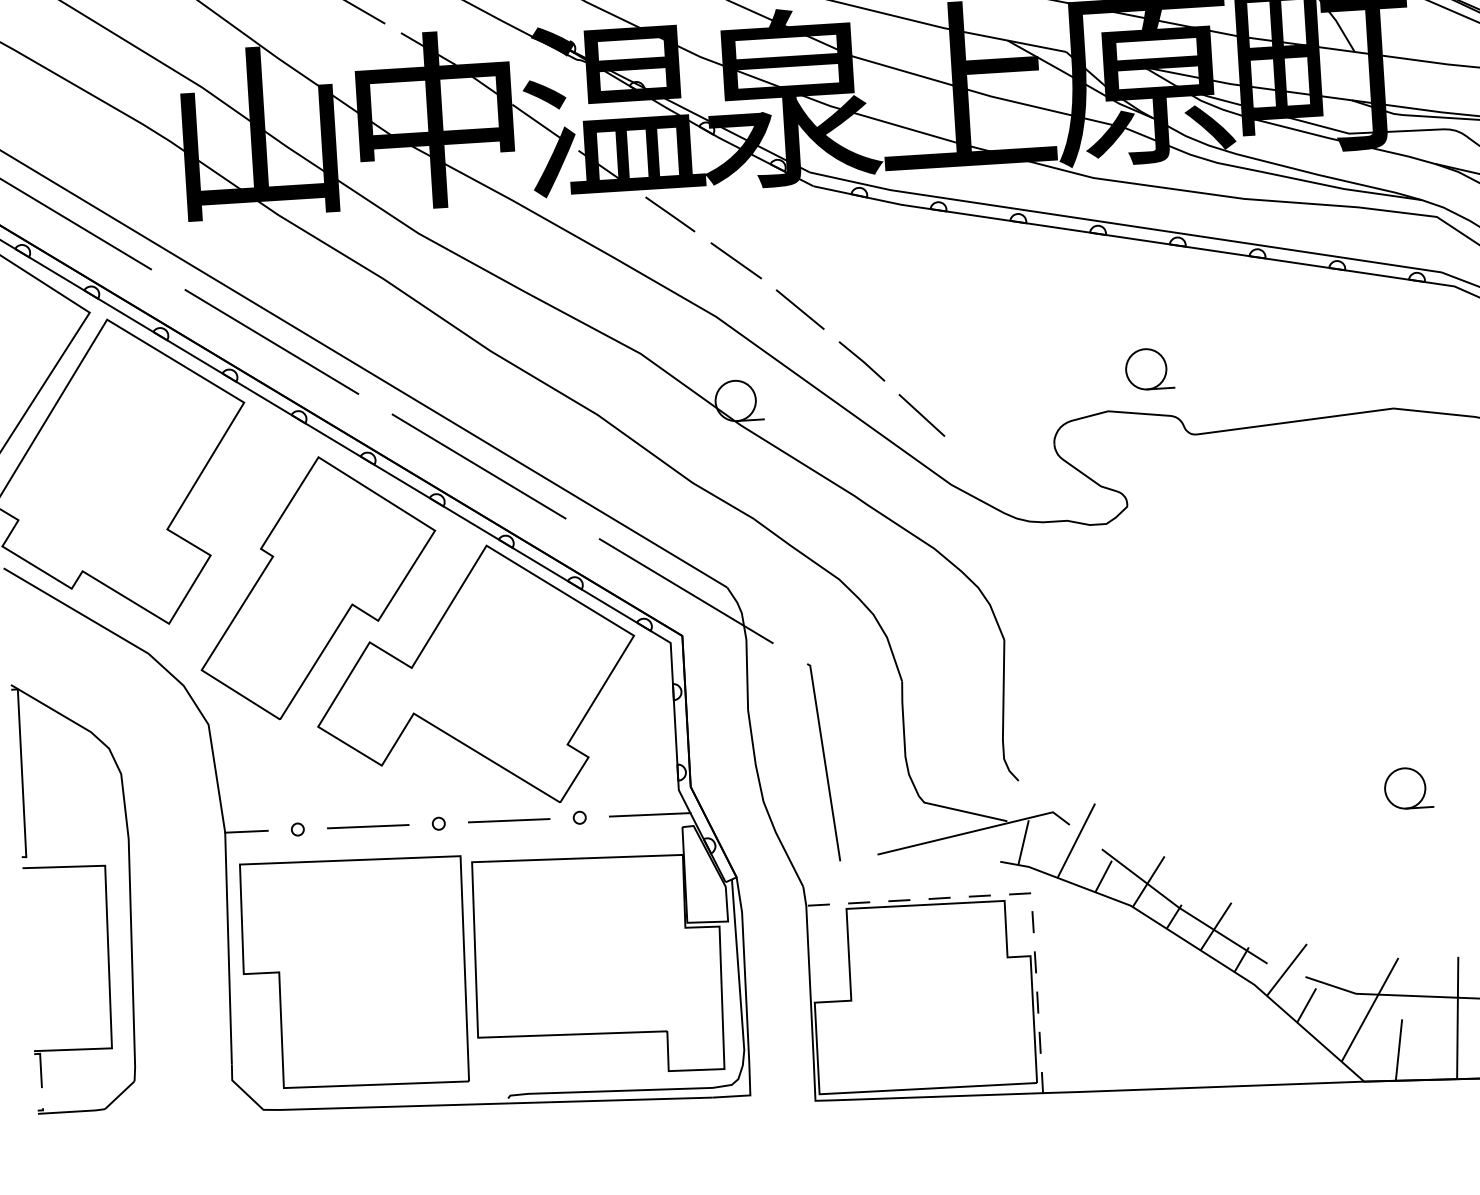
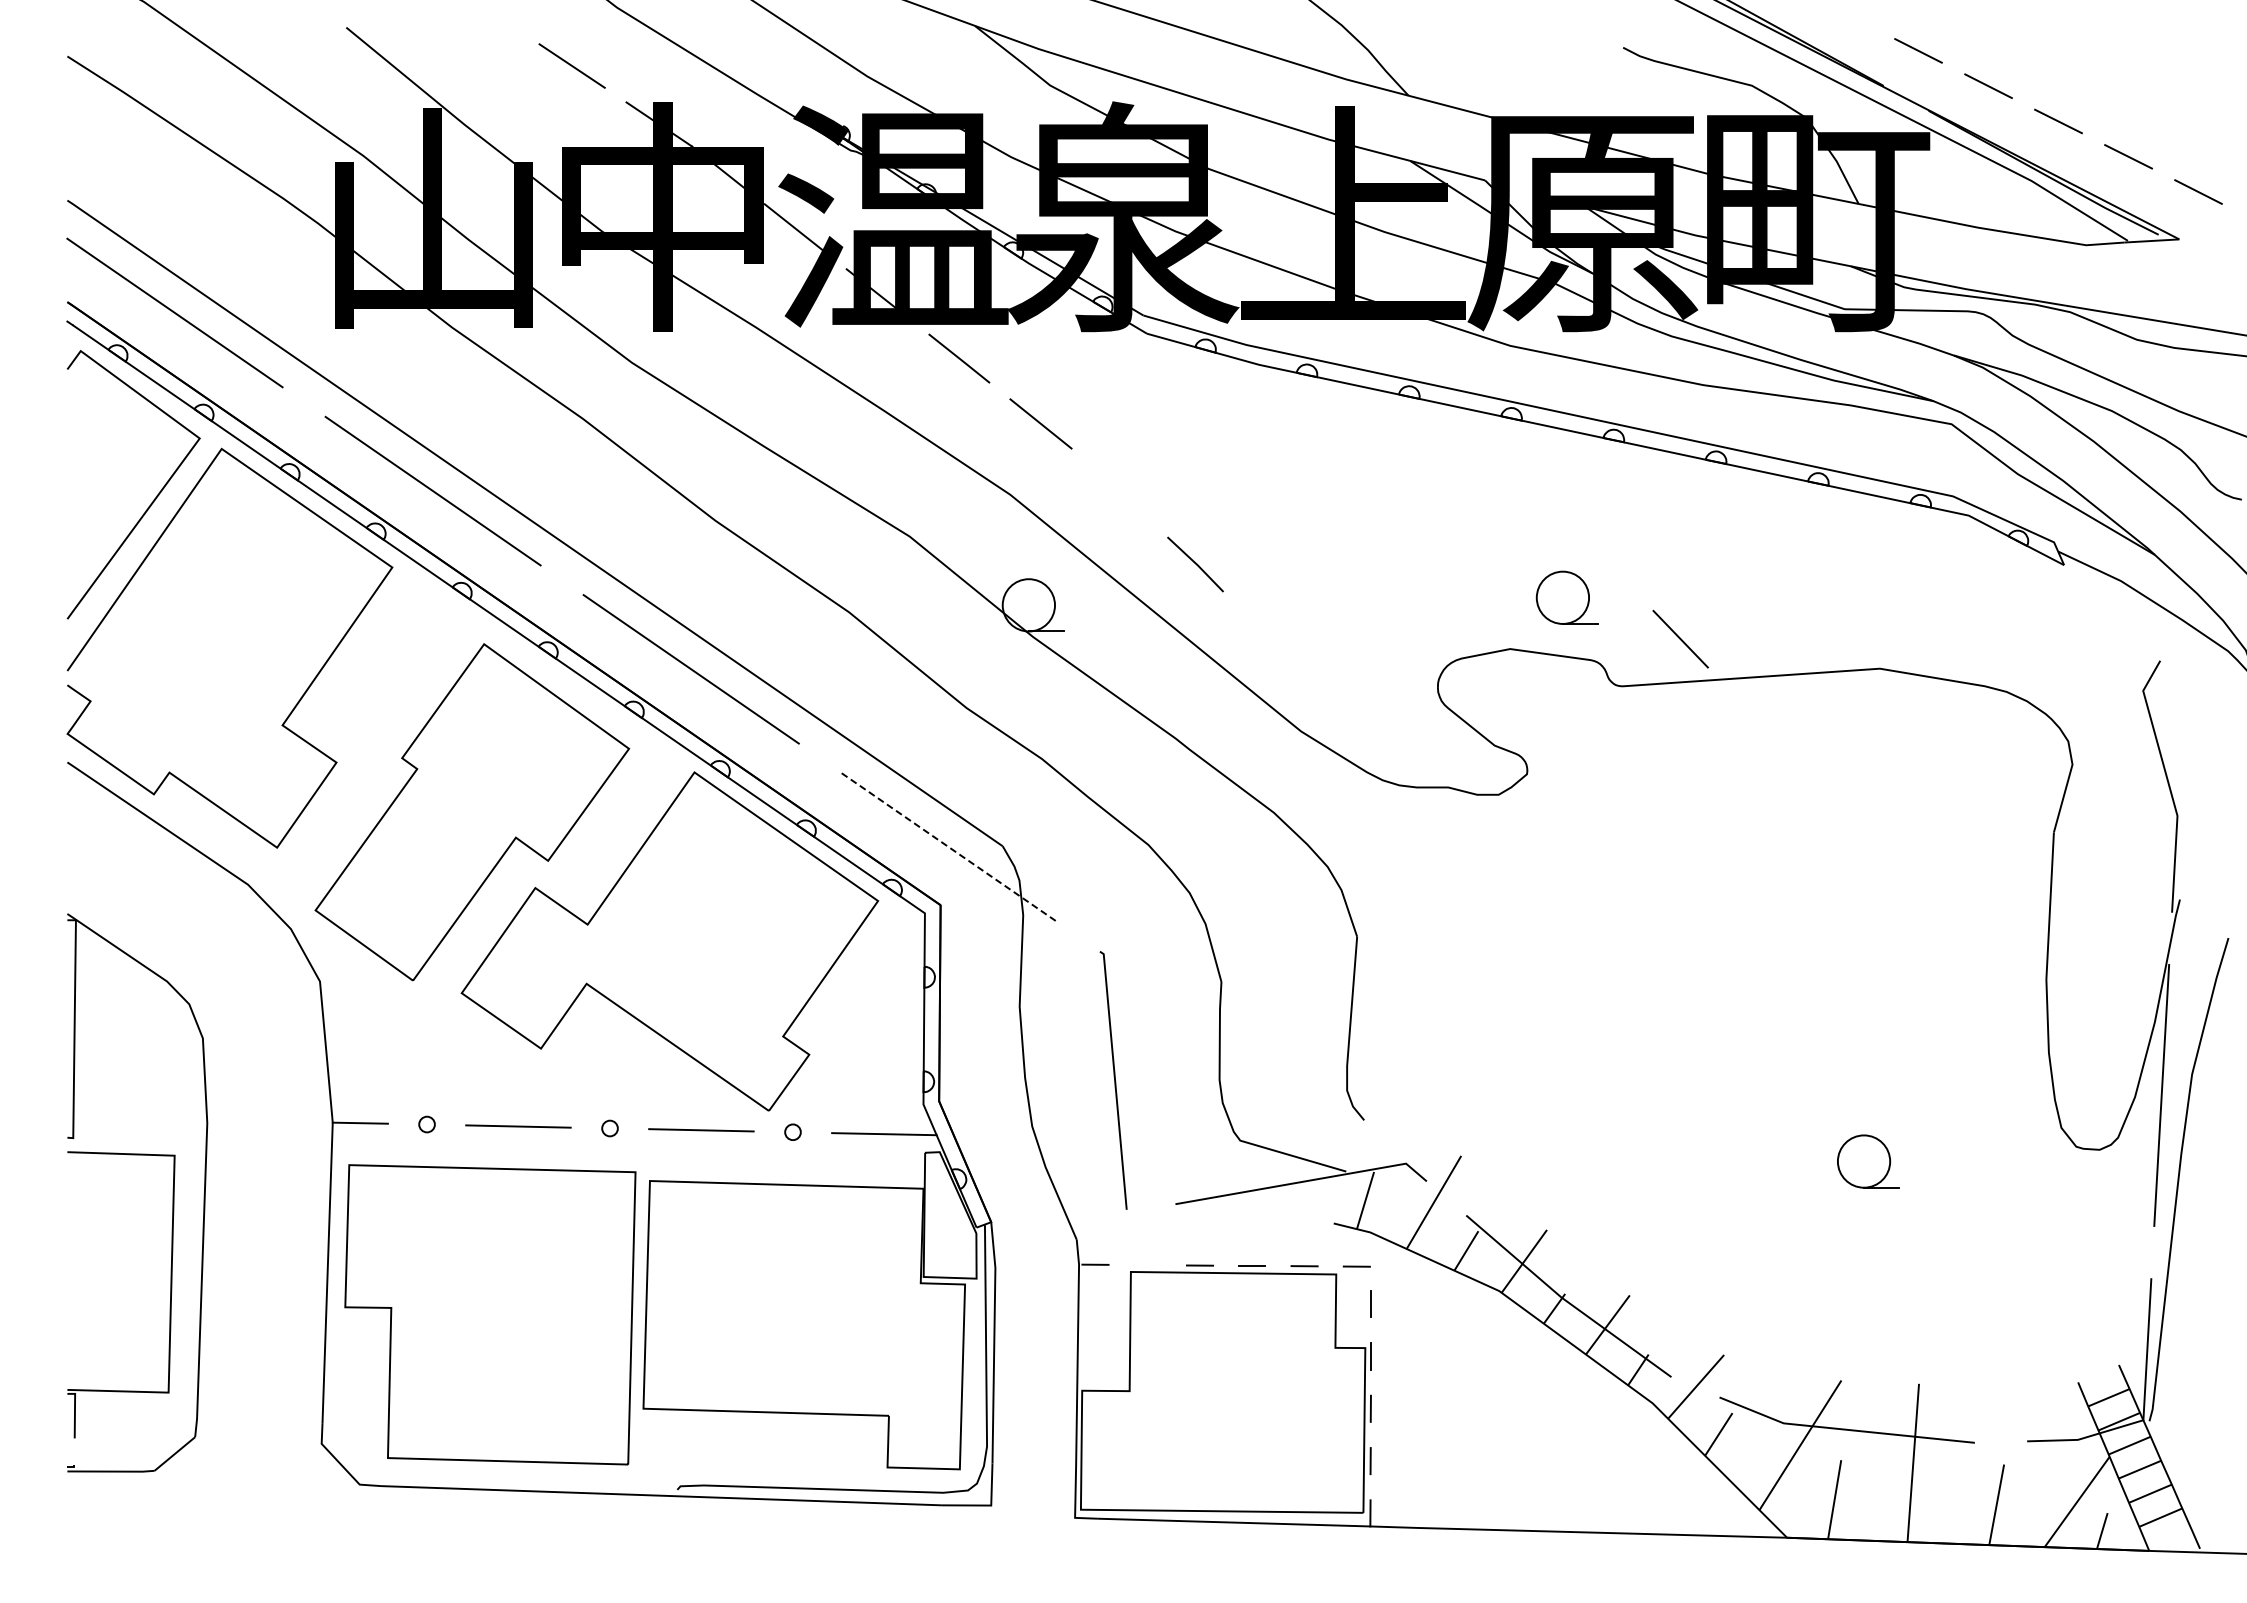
line: (800, 309) -> (1119, 492), removed
line: (921, 414) -> (1680, 638), moved
line: (686, 591) -> (949, 847), solid -> dashed
line: (858, 903) -> (1147, 1265), removed

